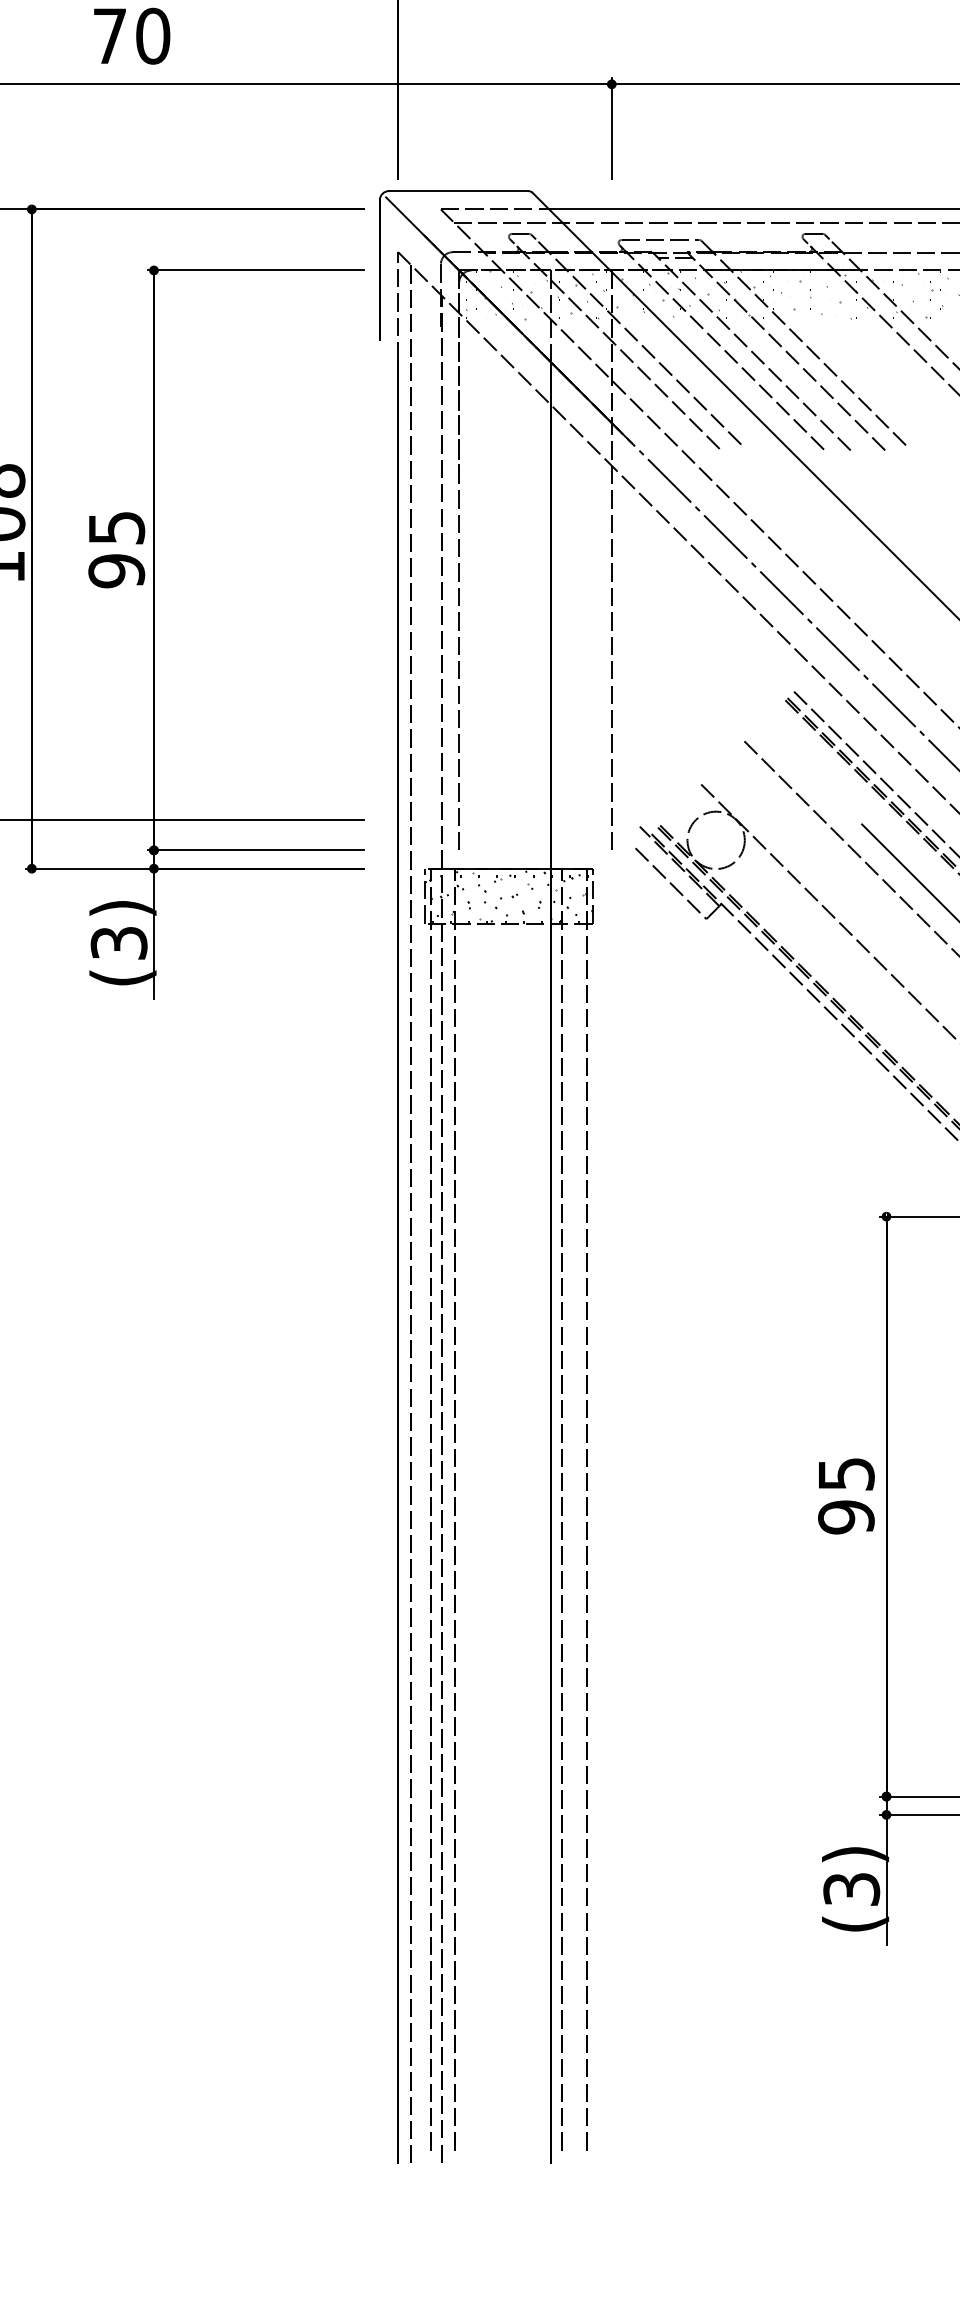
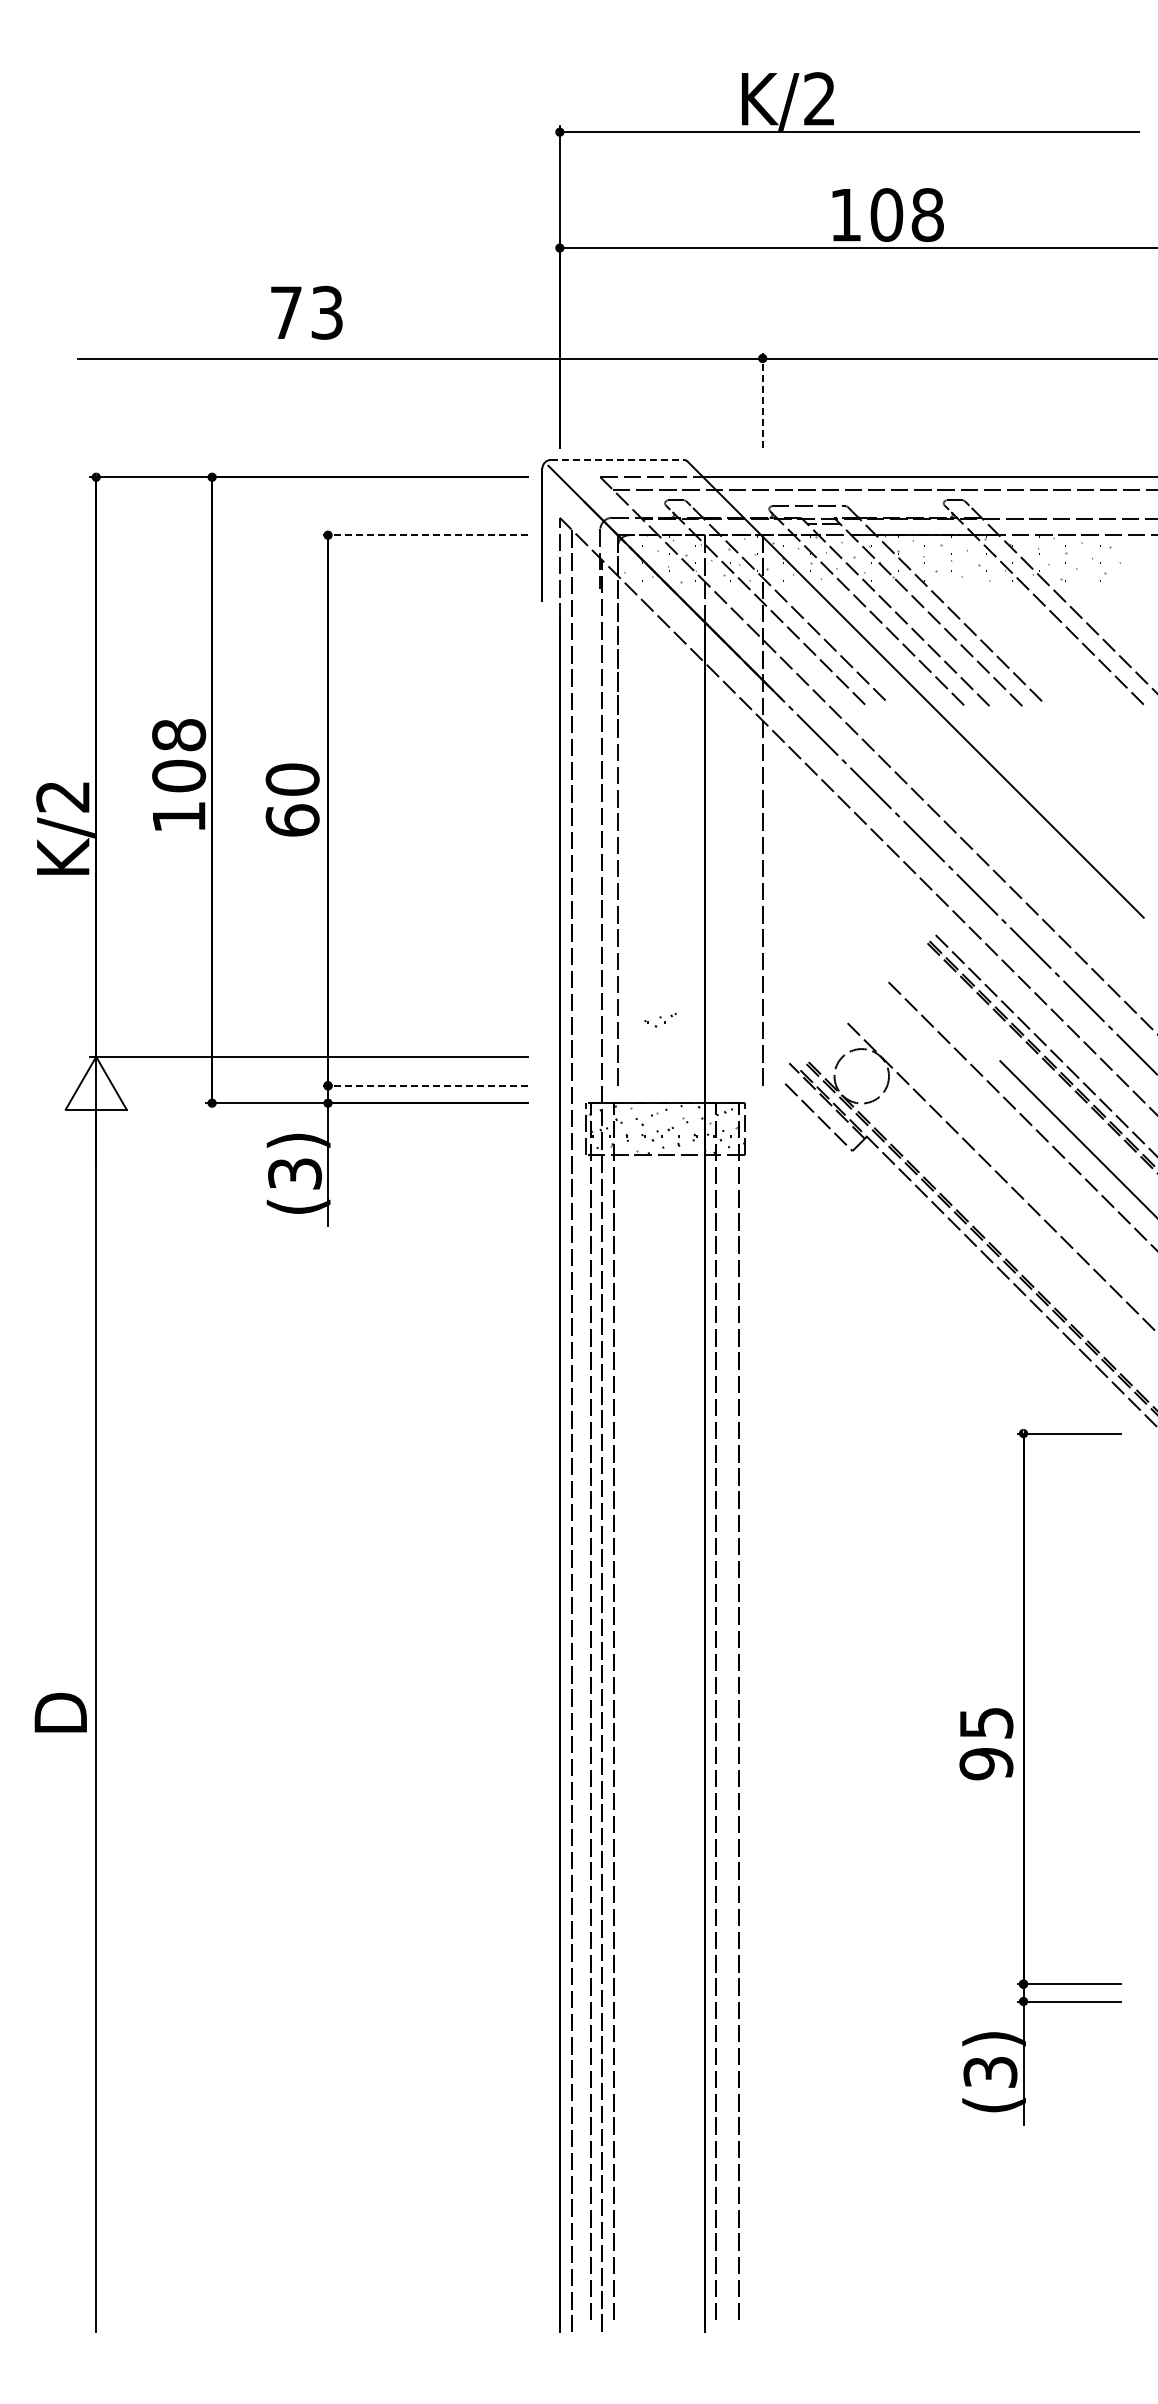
text: (153, 35) -> (327, 312), 70 -> 73
line: (611, 128) -> (762, 400), solid -> dashed
line: (458, 190) -> (617, 459), solid -> dashed
line: (256, 270) -> (425, 535), solid -> dashed
text: (116, 548) -> (292, 799), 95 -> 60
part: (504, 781) -> (660, 1020), added
line: (256, 850) -> (425, 1085), solid -> dashed
text: (846, 1496) -> (986, 1744), moved

